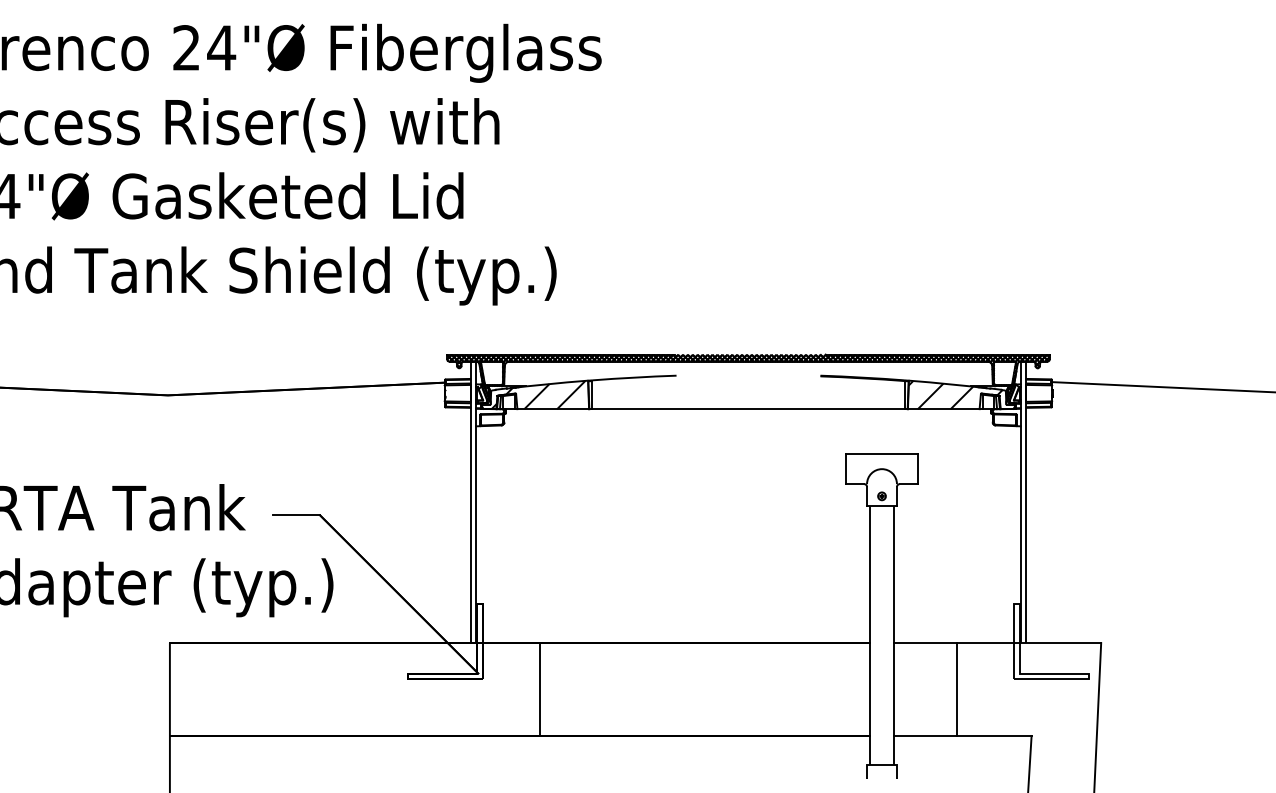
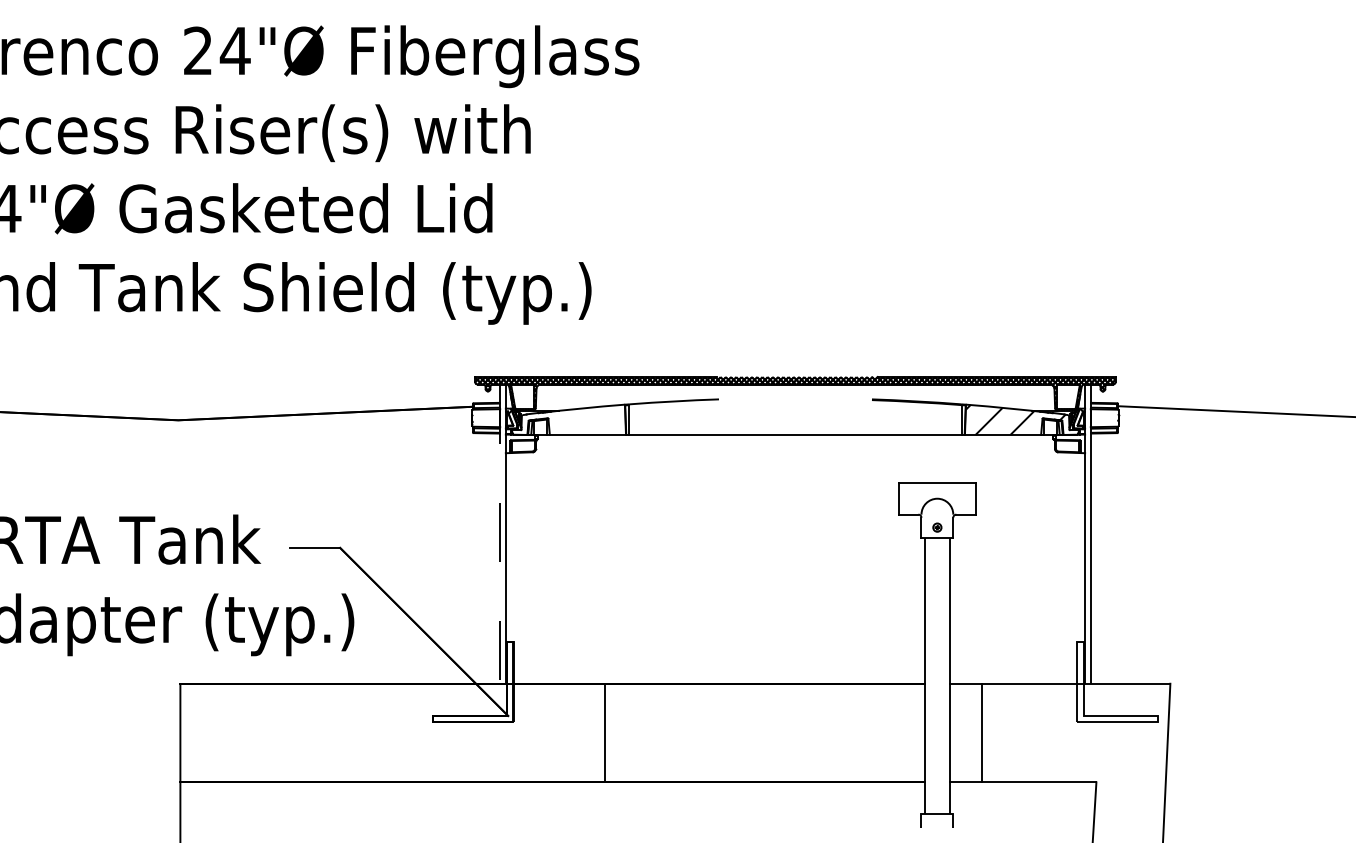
hatch: (538, 394) -> (572, 419), removed
line: (471, 502) -> (500, 534), solid -> dashed
line: (539, 689) -> (604, 732), moved
line: (957, 689) -> (982, 732), moved

